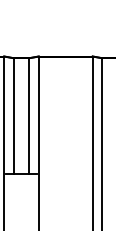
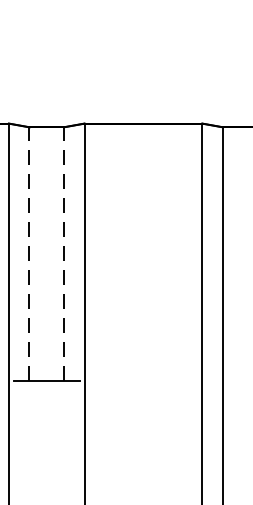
line: (13, 115) -> (29, 252), solid -> dashed
line: (29, 115) -> (64, 252), solid -> dashed

